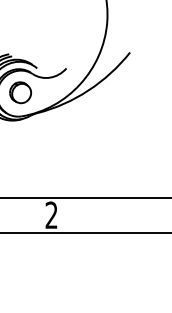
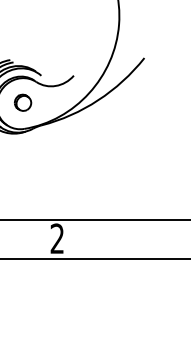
part: (20, 92) -> (22, 102), size x0.7

